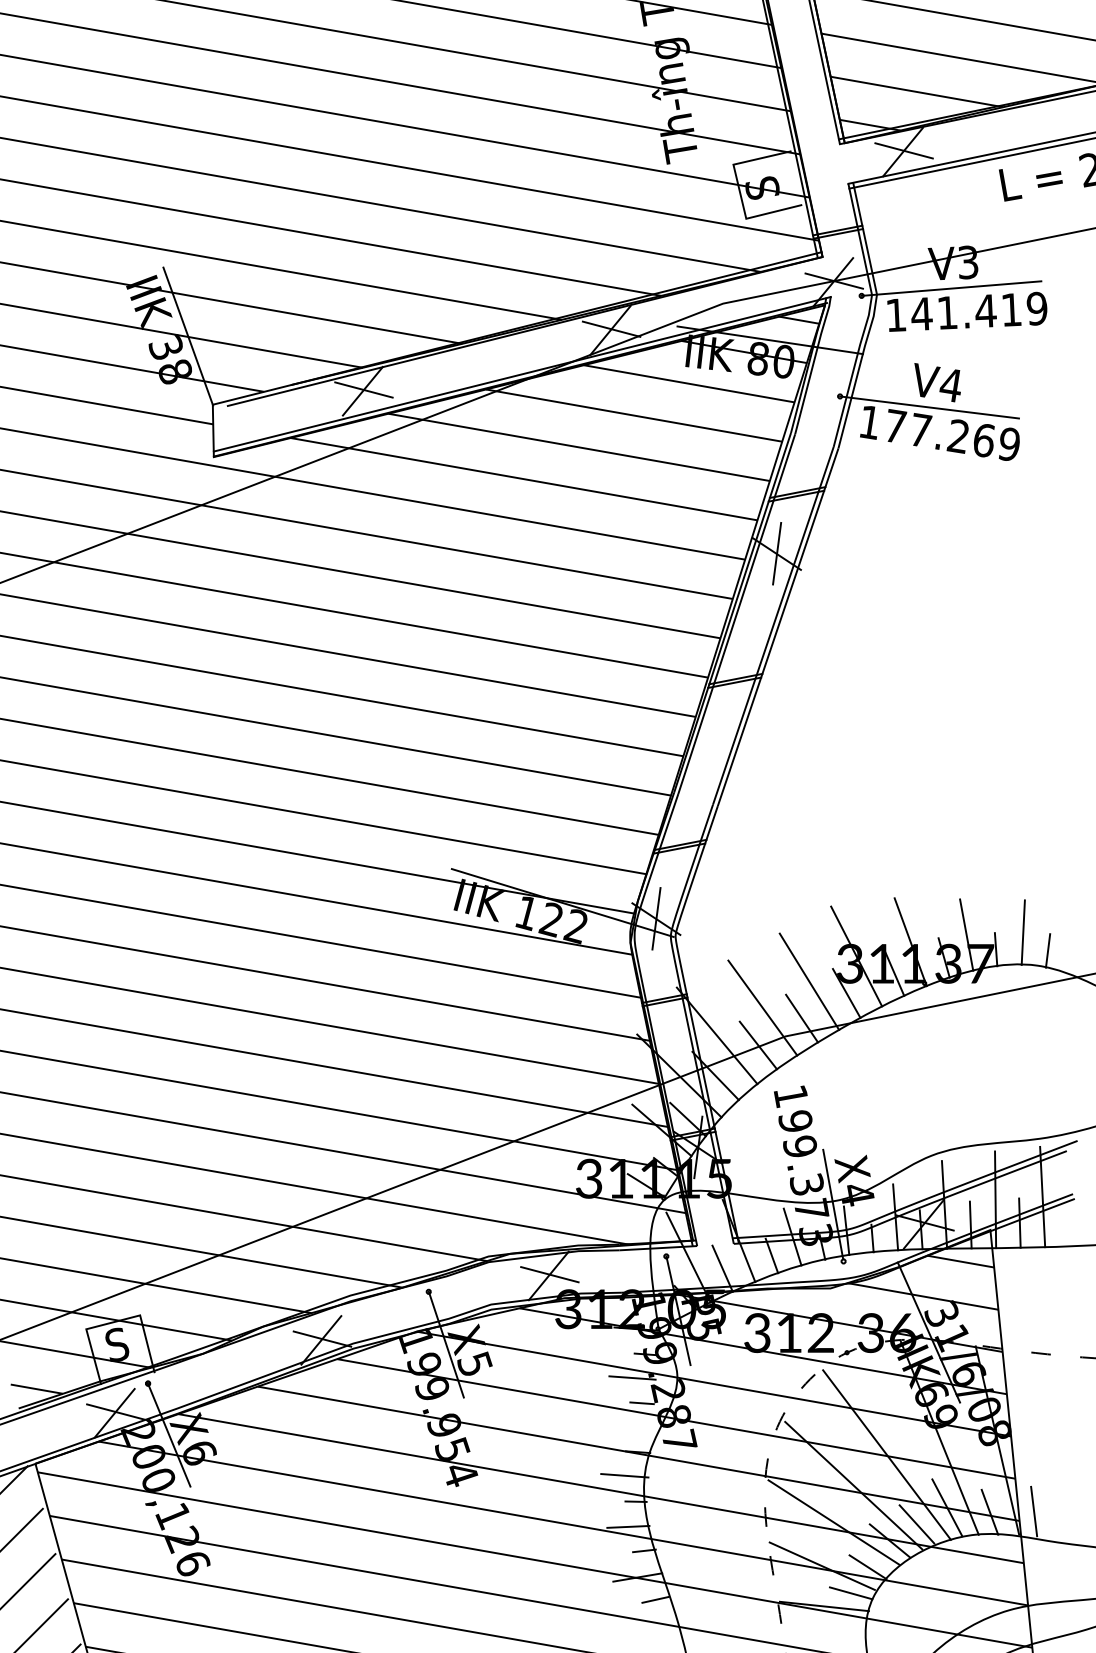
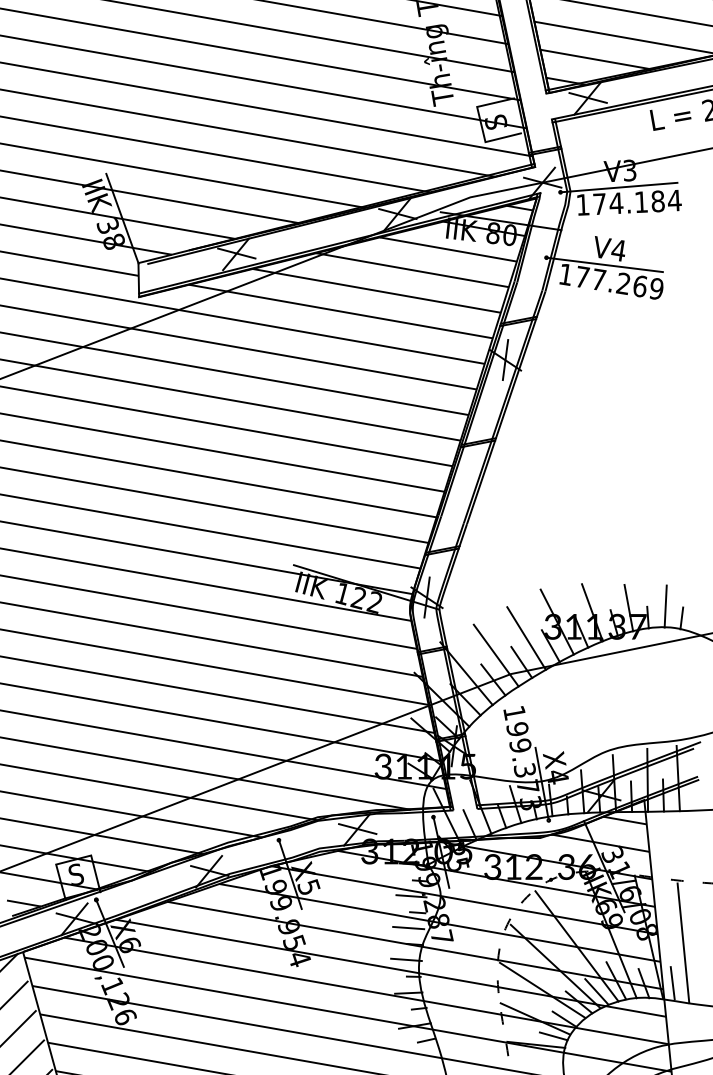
text: (979, 310) -> (637, 201), 141.419 -> 174.184
line: (627, 1426) -> (408, 927), added
line: (1050, 1450) -> (683, 943), added

